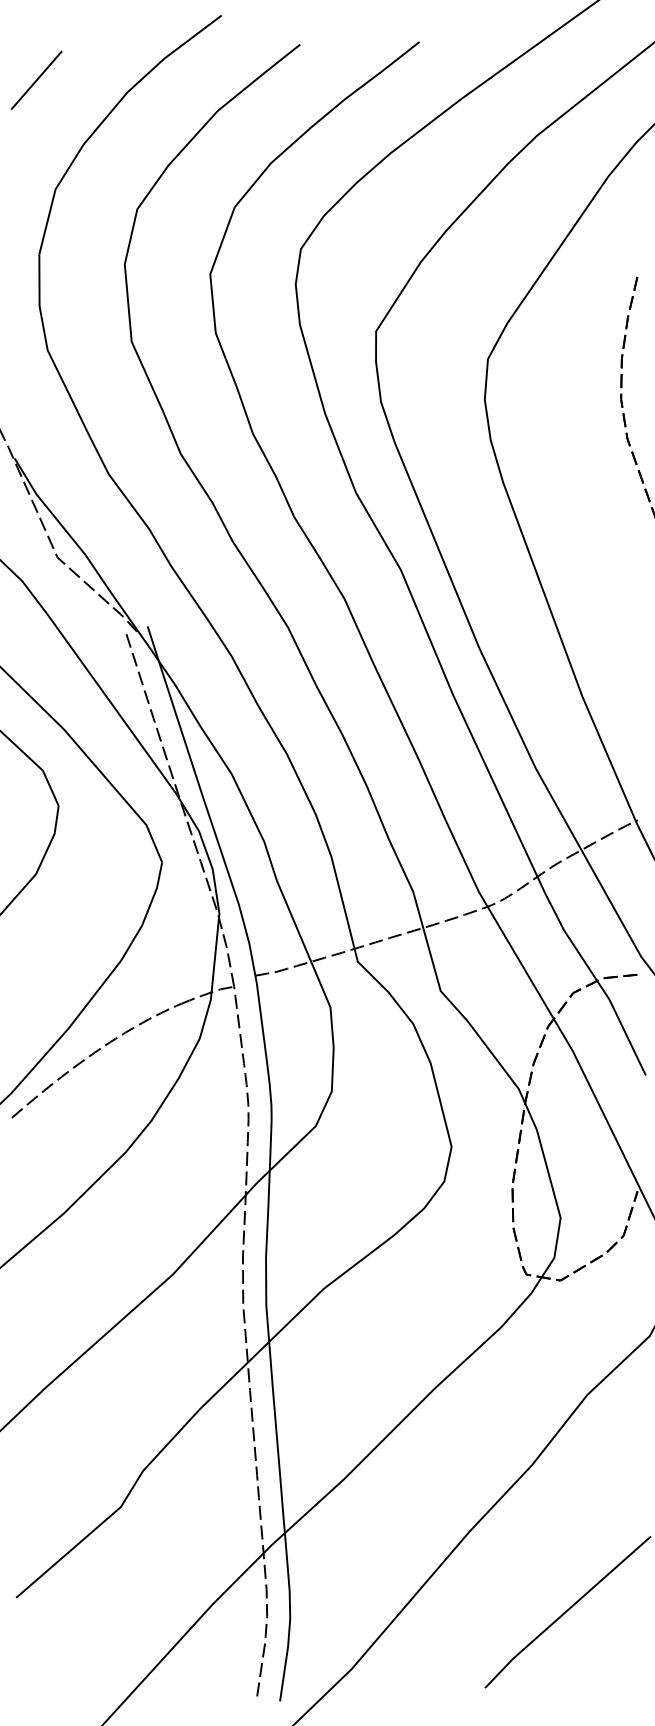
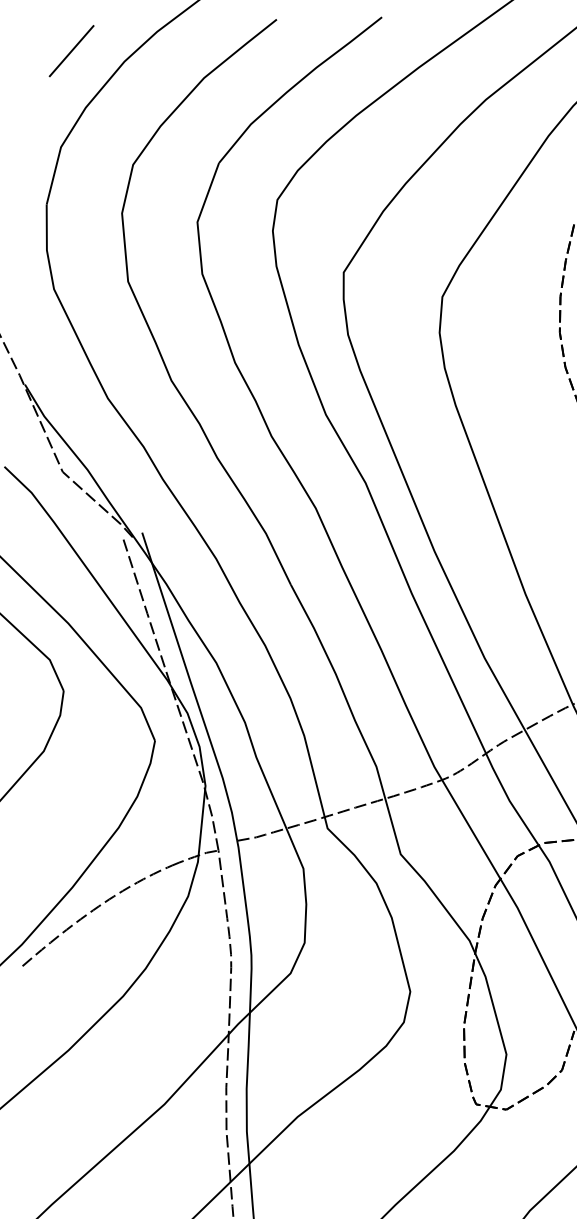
line: (36, 79) -> (71, 50), moved

